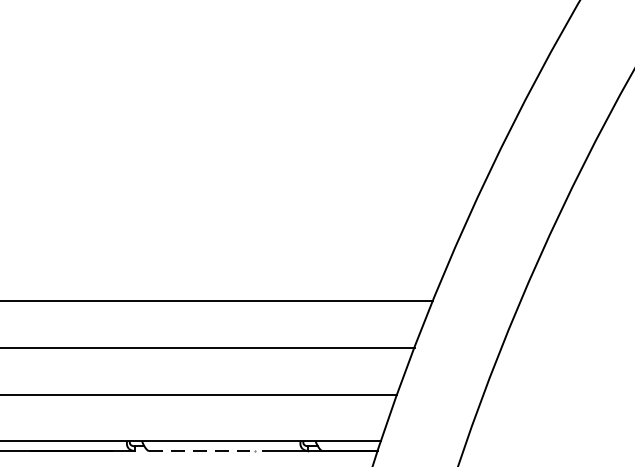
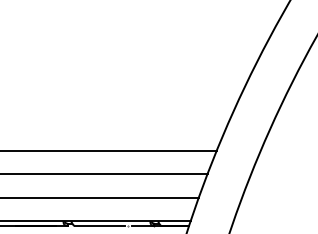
line: (200, 450) -> (100, 225), dashed -> solid

